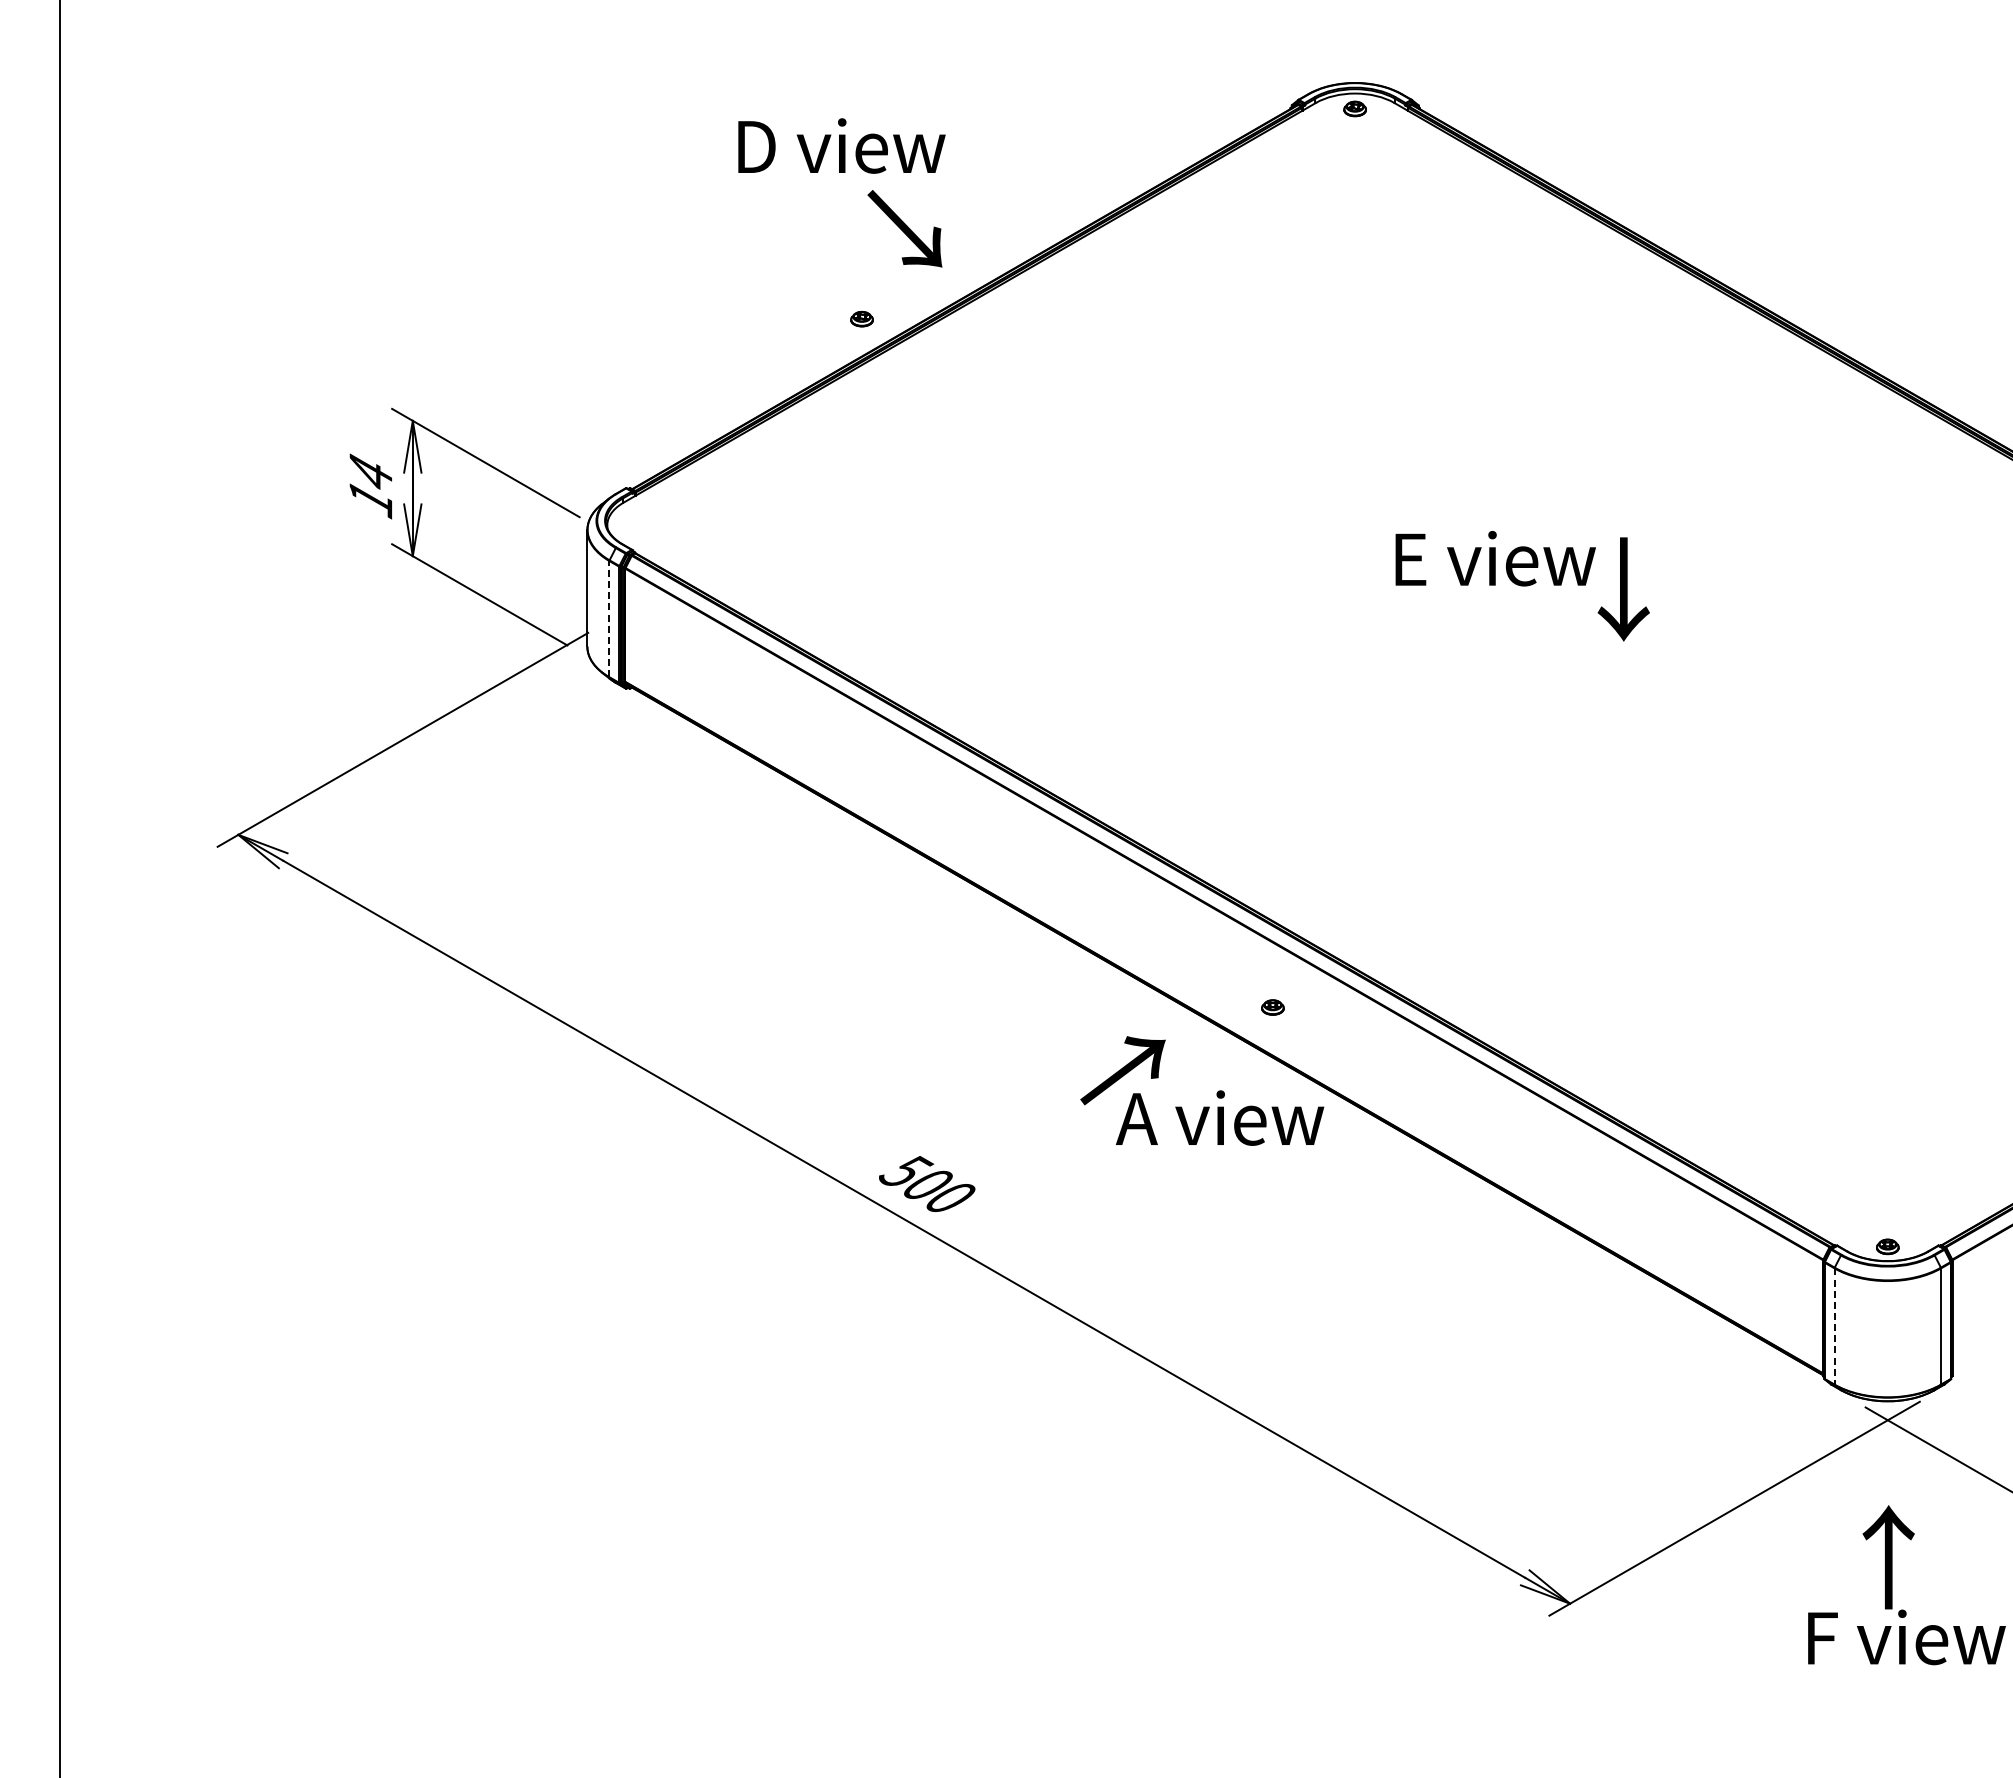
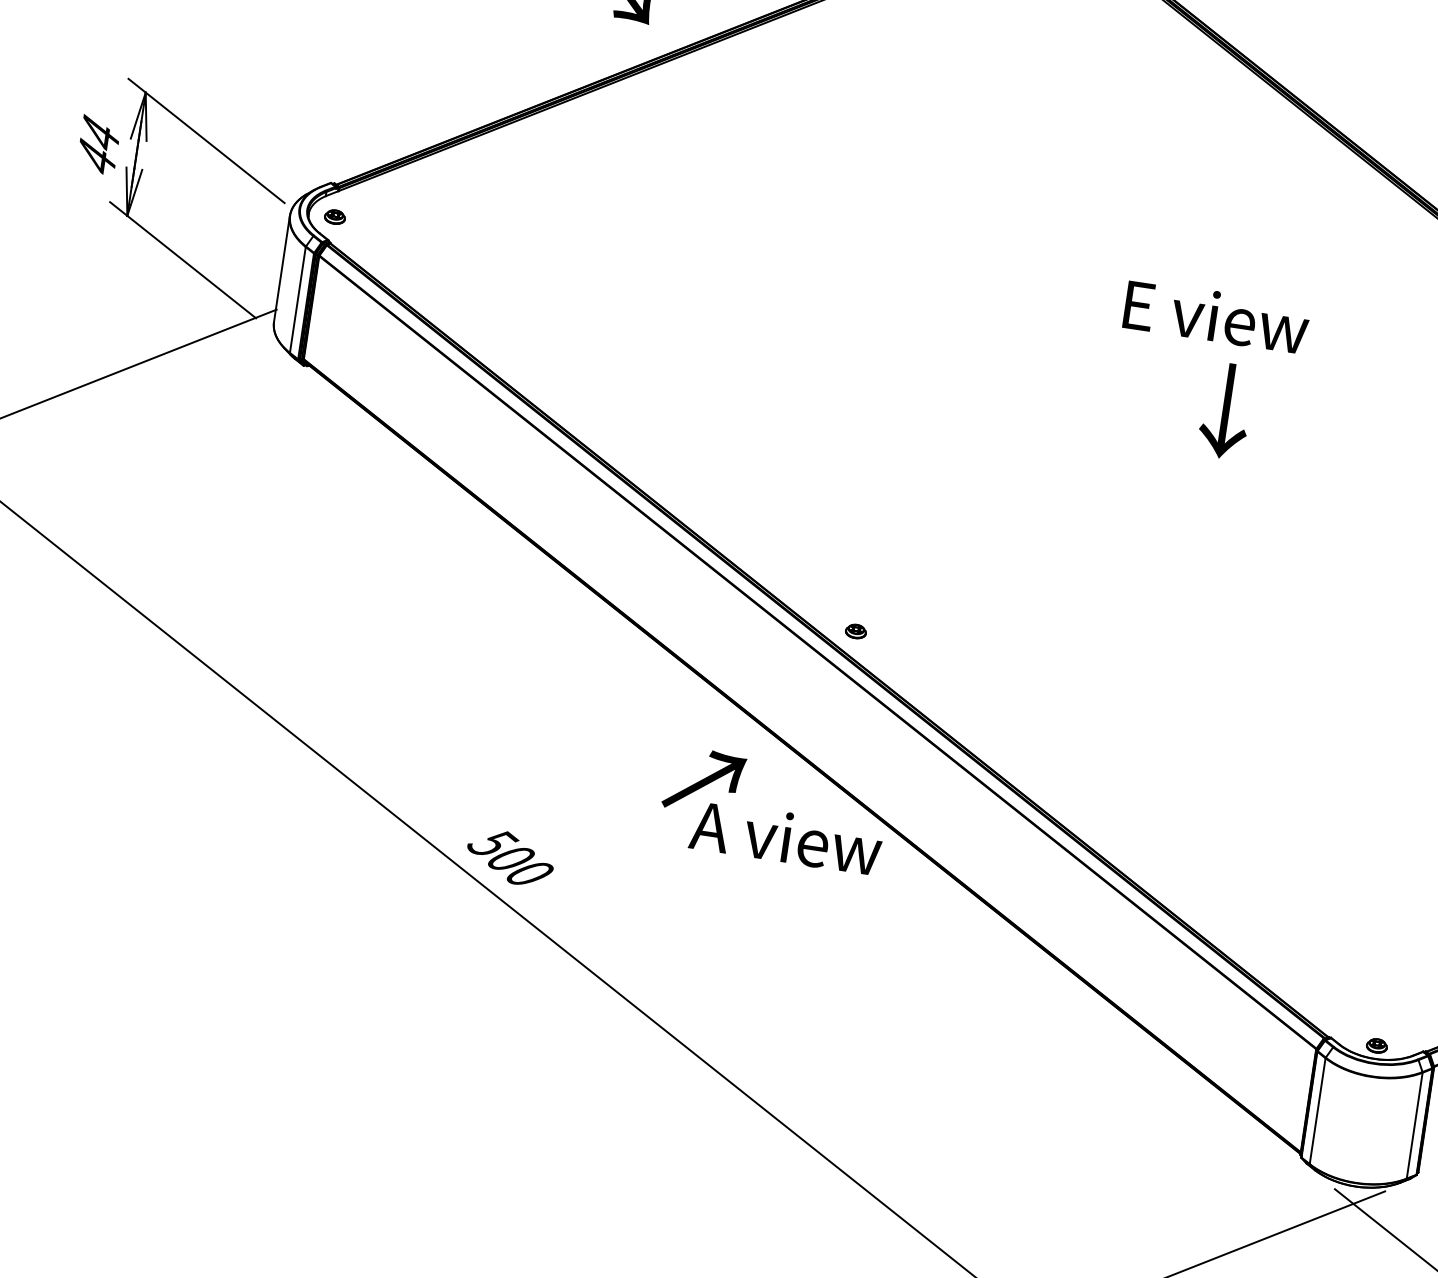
part: (861, 319) -> (334, 217), moved
text: (370, 499) -> (96, 158), 14 -> 44
text: (1495, 558) -> (1216, 316), moved
line: (609, 618) -> (298, 299), dashed -> solid
part: (1272, 1007) -> (855, 631), moved
line: (1834, 1326) -> (1317, 1111), dashed -> solid

